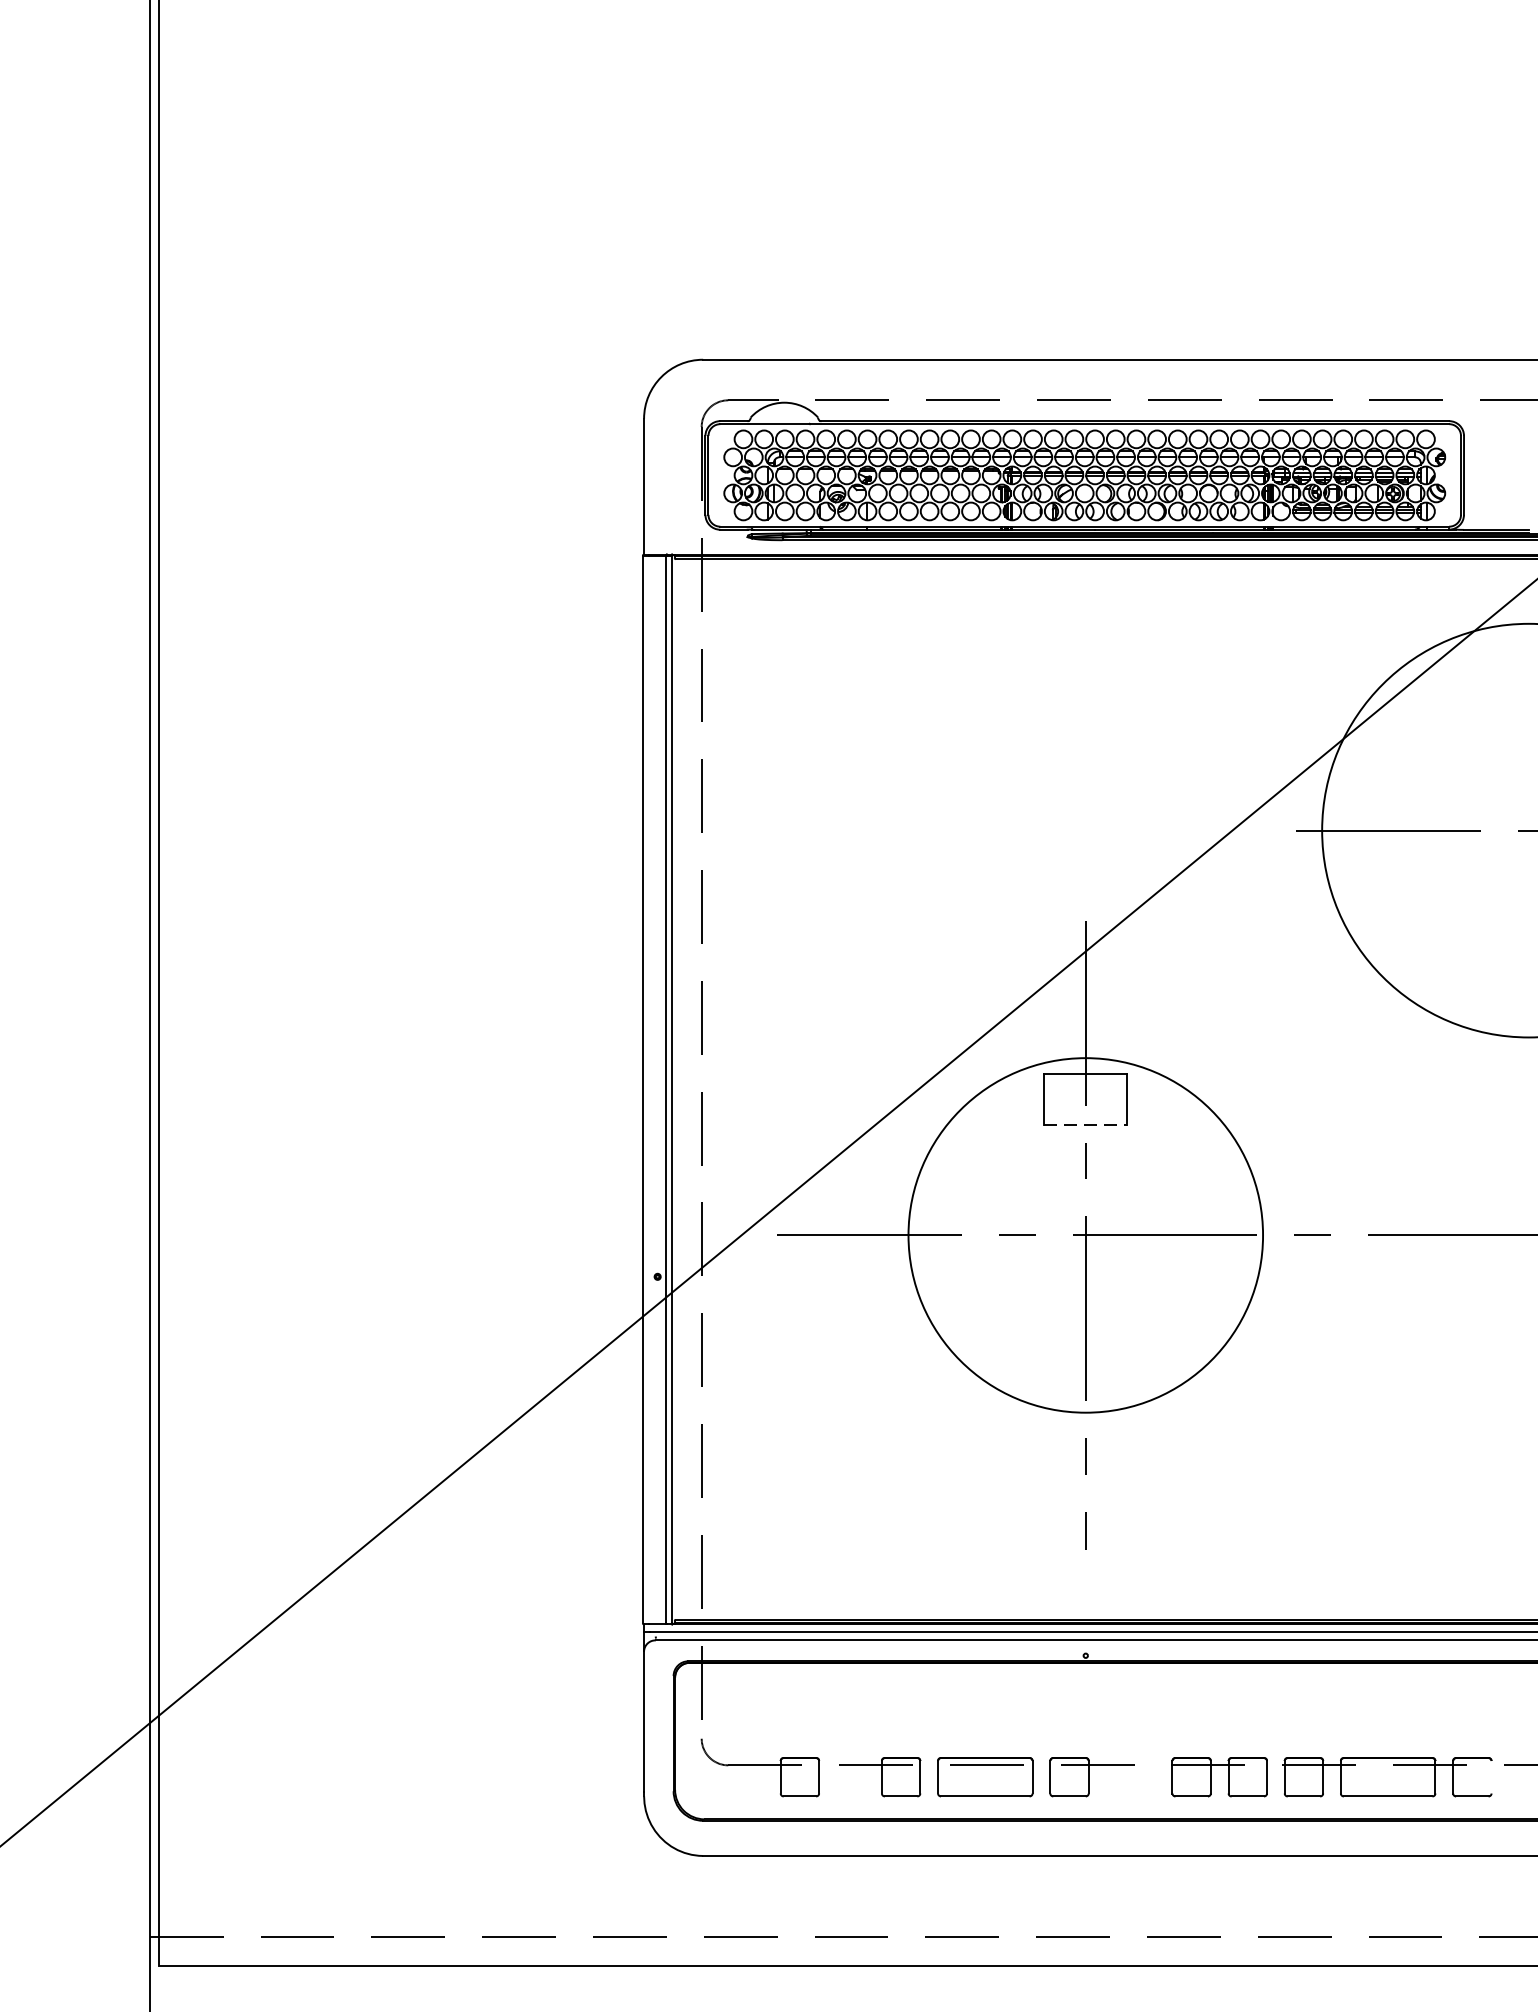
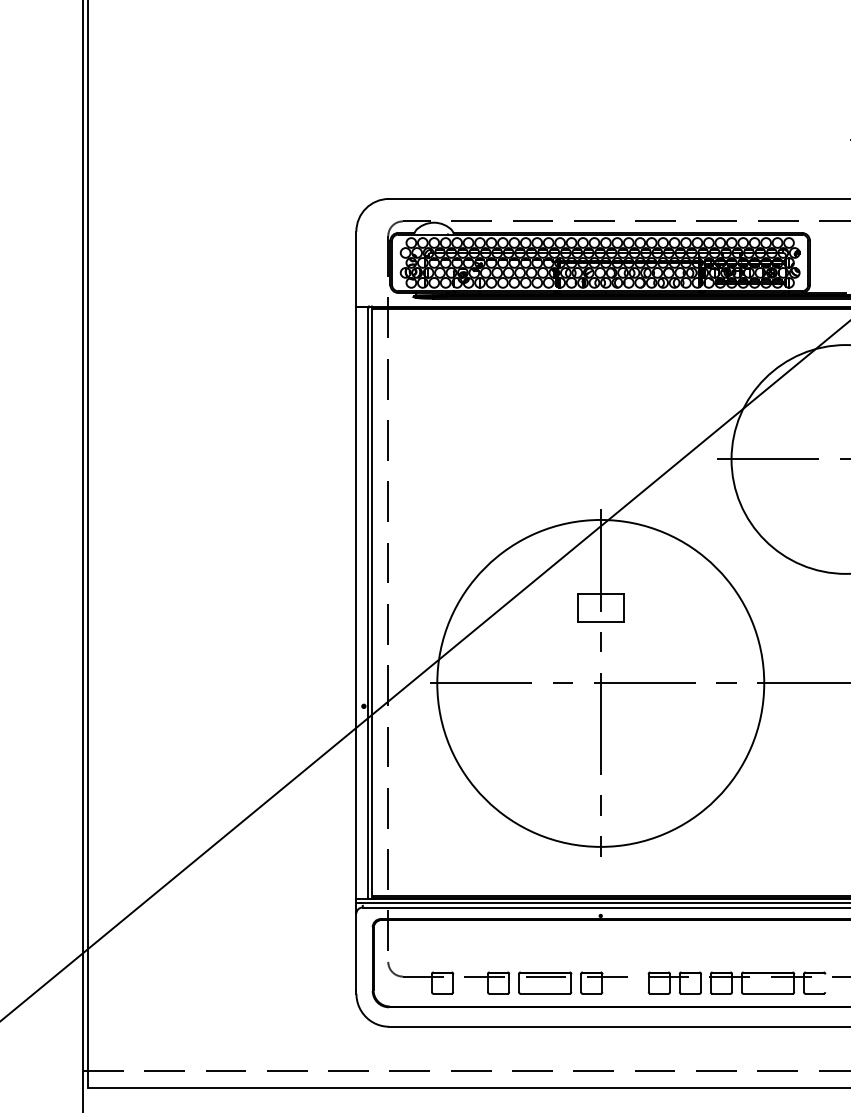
line: (1085, 1125) -> (600, 622), dashed -> solid
circle: (1085, 1233) -> (600, 682), size x1.67

